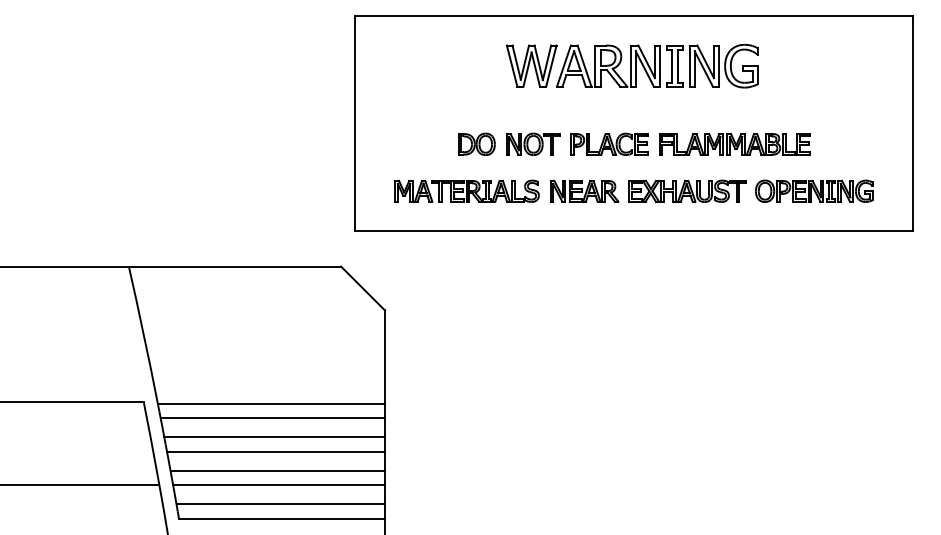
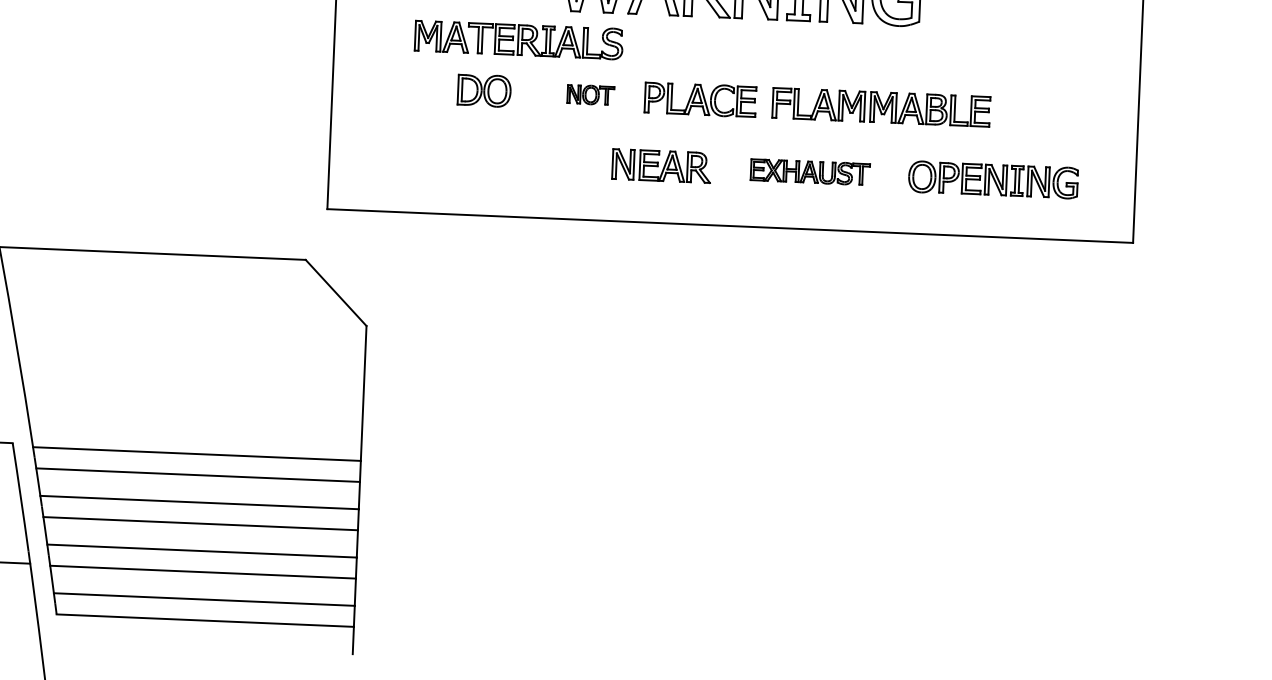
part: (476, 143) -> (484, 89), moved
part: (533, 143) -> (590, 94), size x0.6
part: (466, 190) -> (518, 38), moved
part: (687, 190) -> (810, 171), size x0.7

